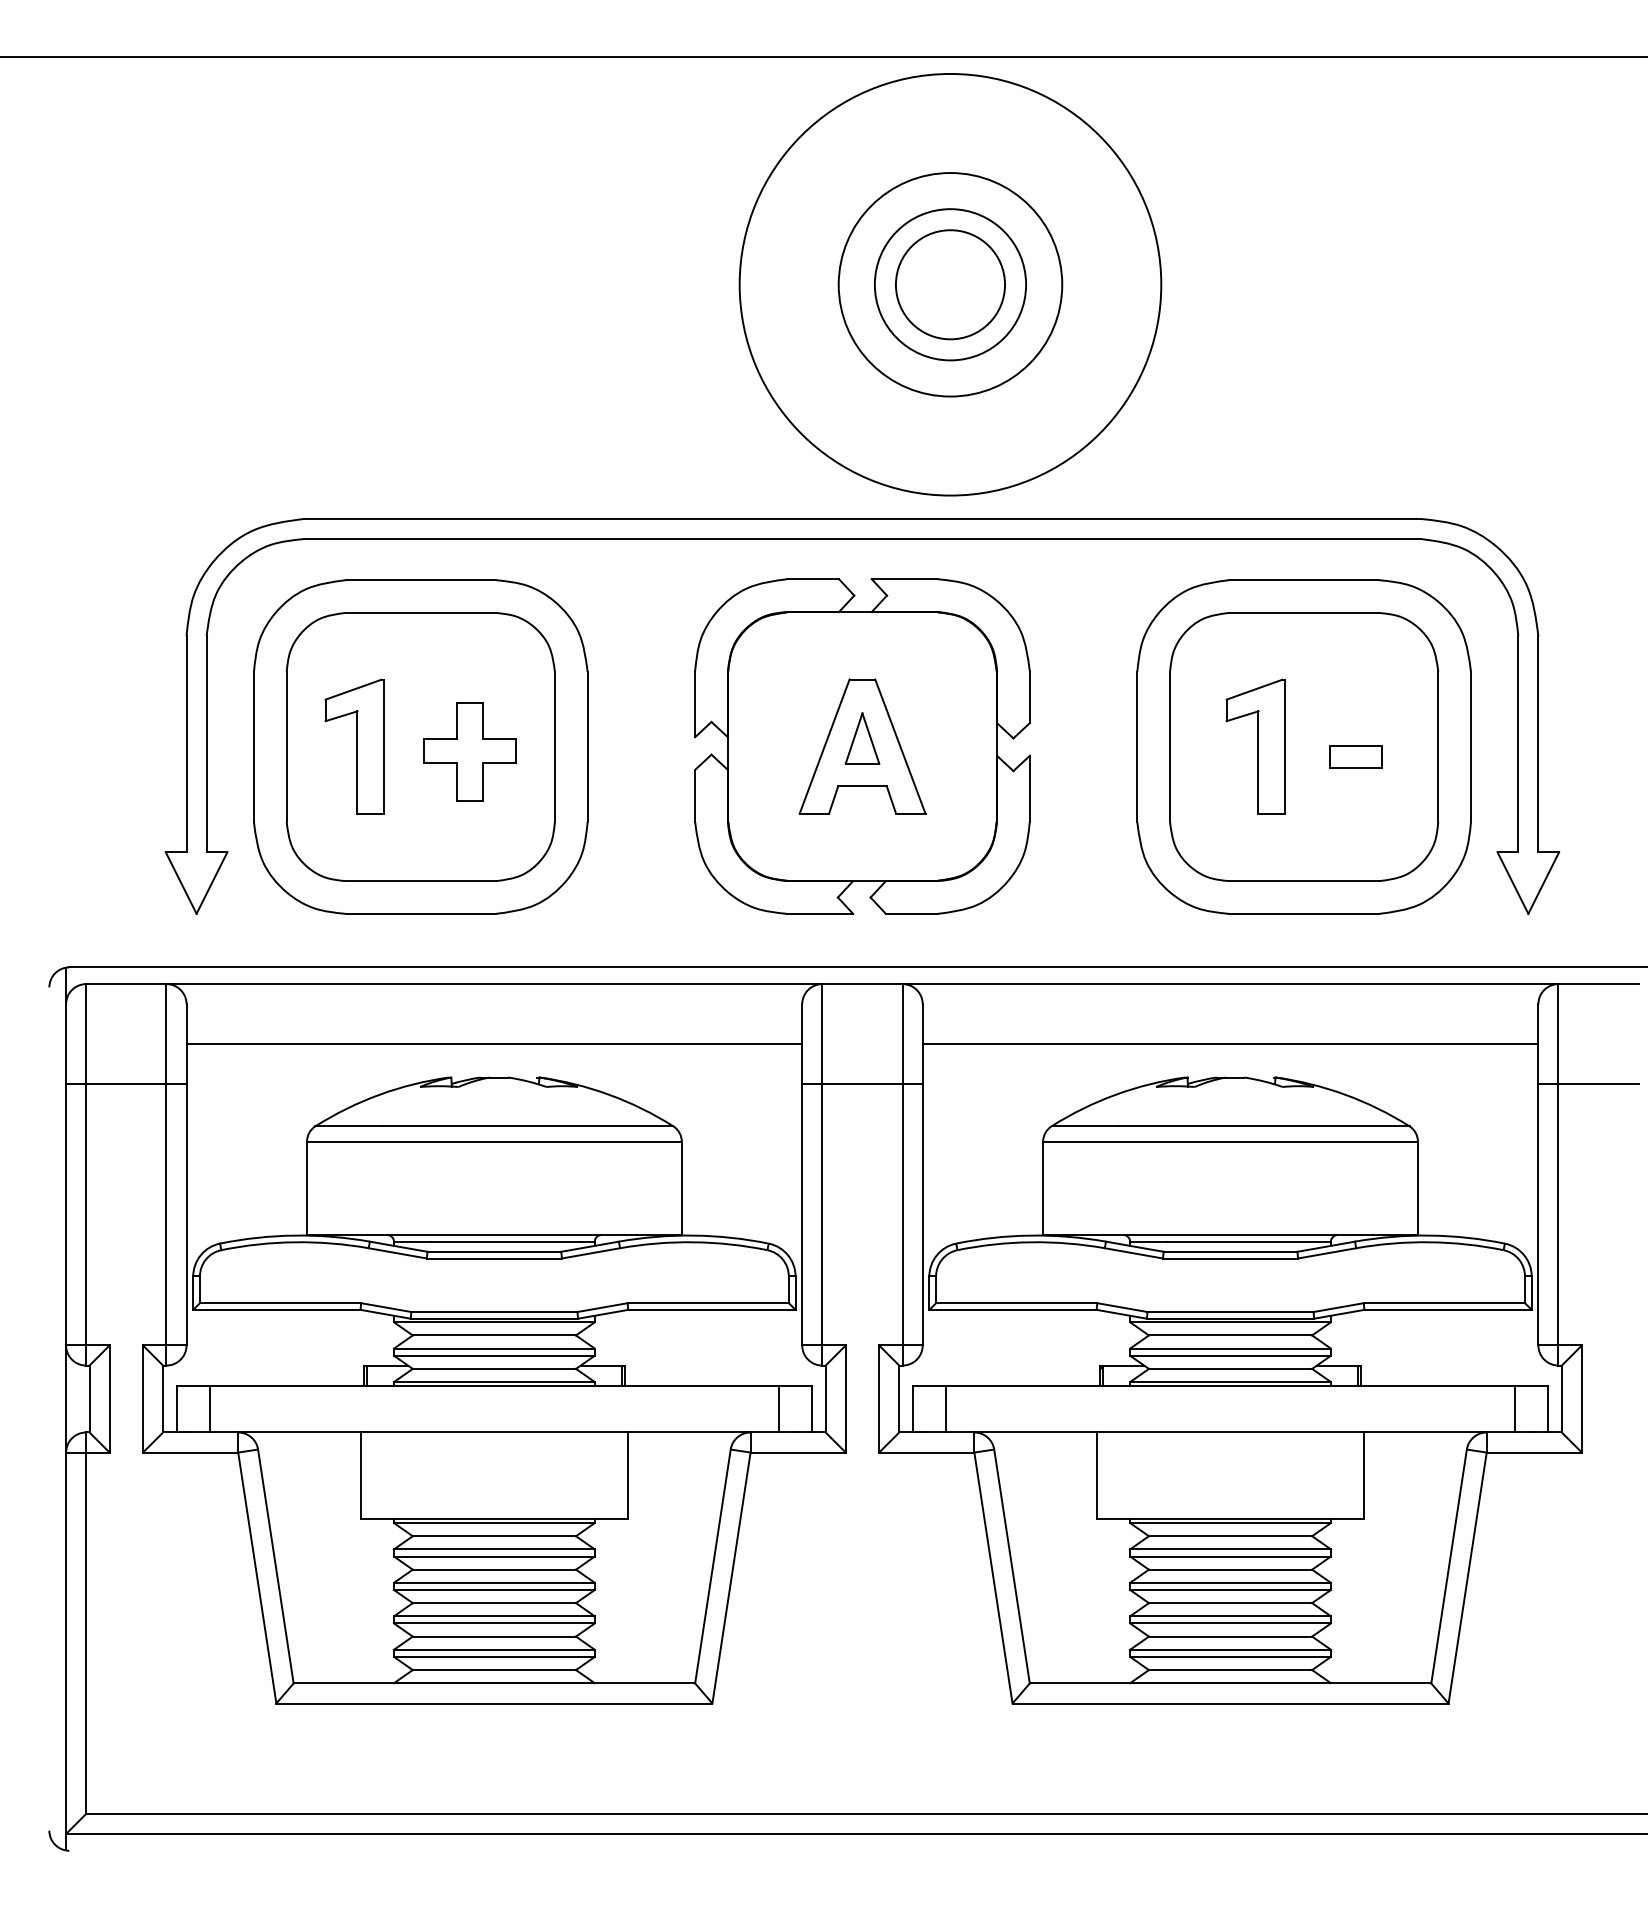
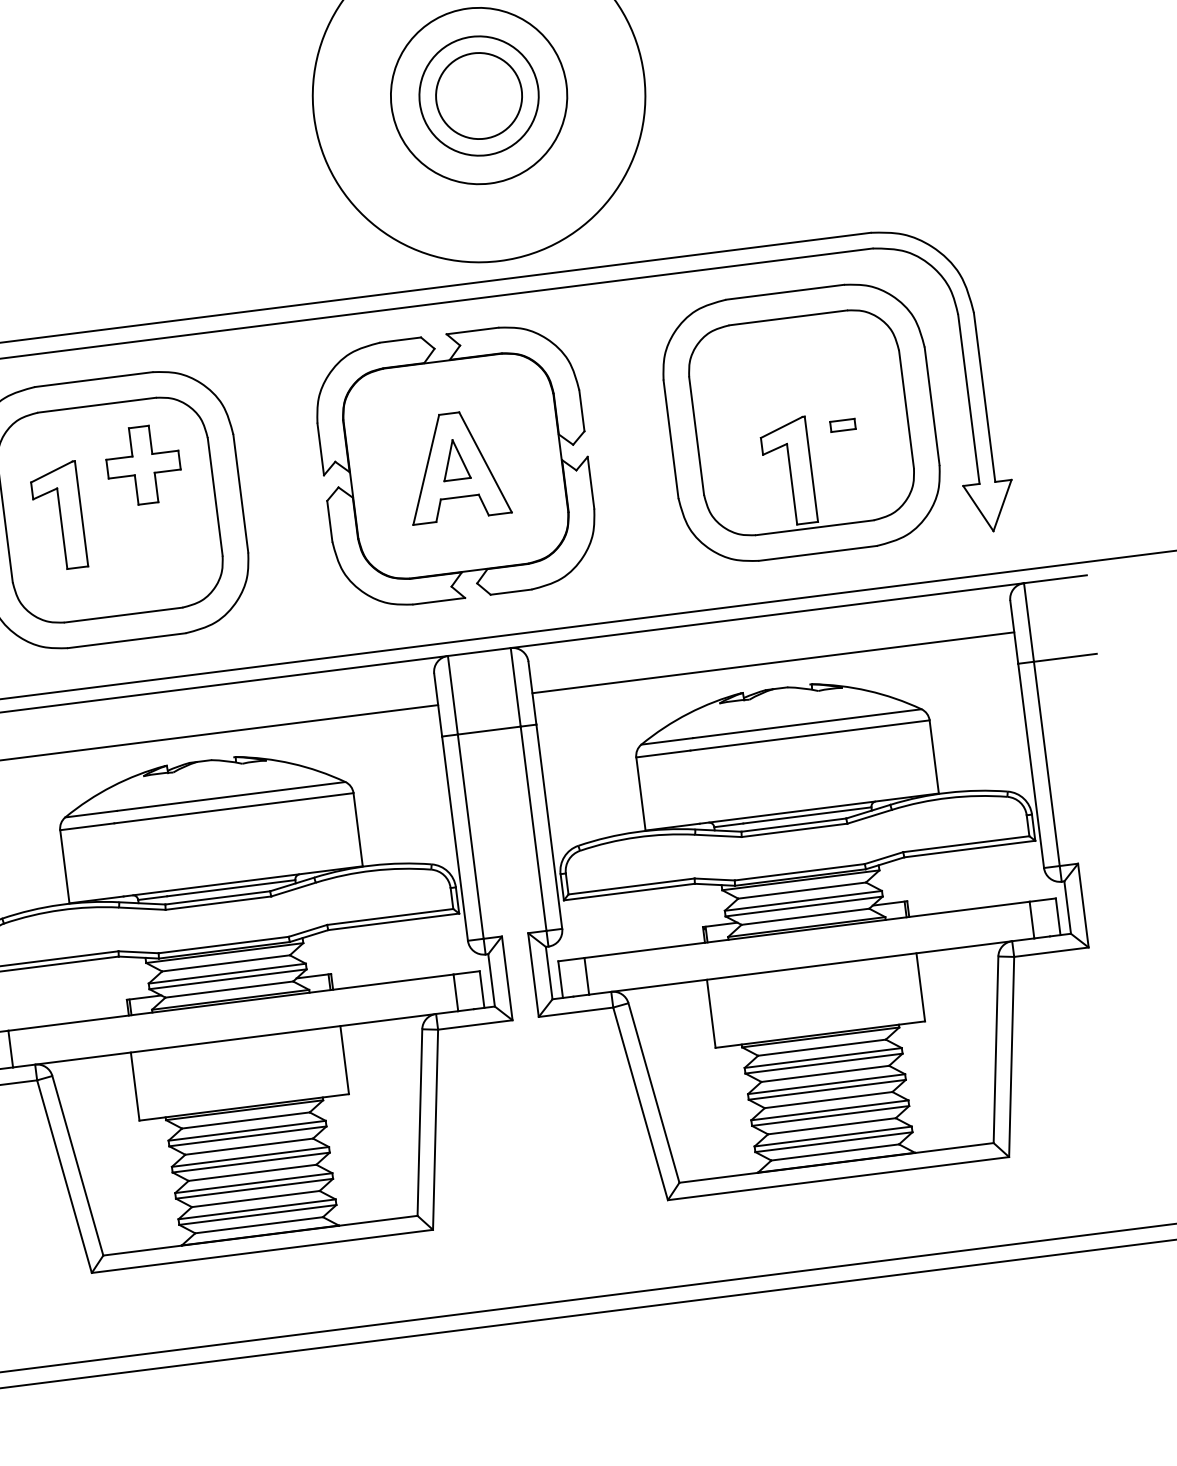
part: (1255, 746) -> (788, 471), moved
part: (469, 751) -> (143, 465), moved
part: (1355, 756) -> (842, 425), size x0.6

